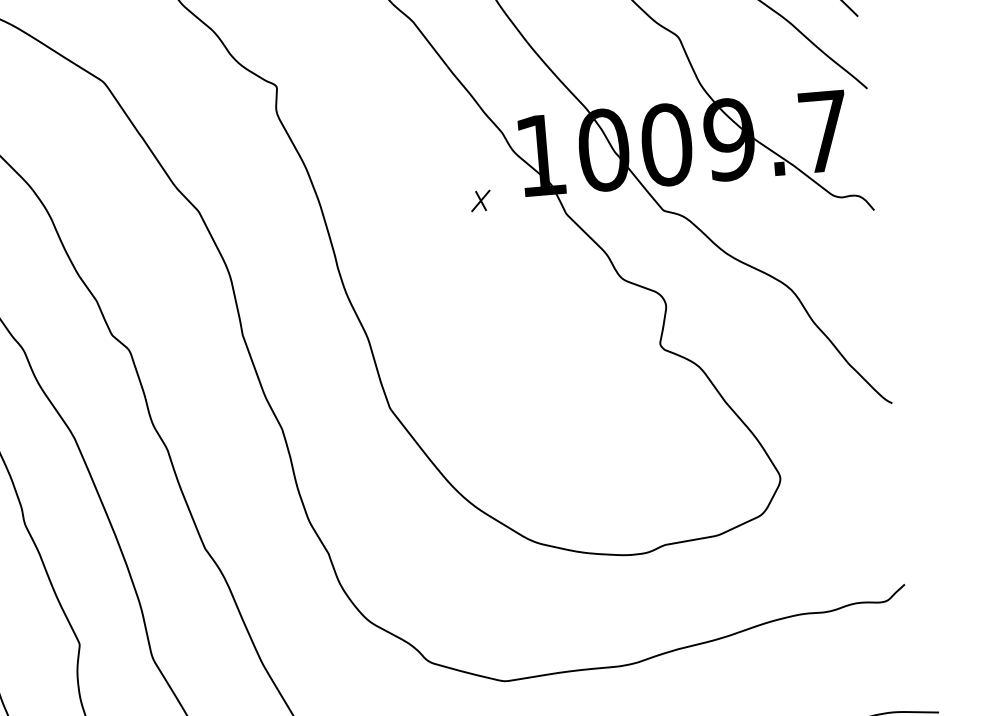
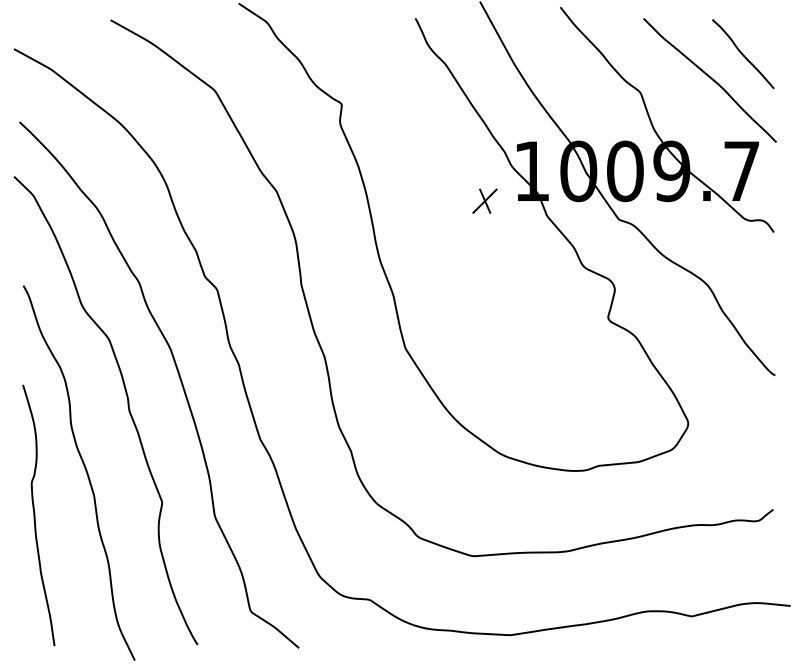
part: (480, 200) -> (484, 200), size x1.67

